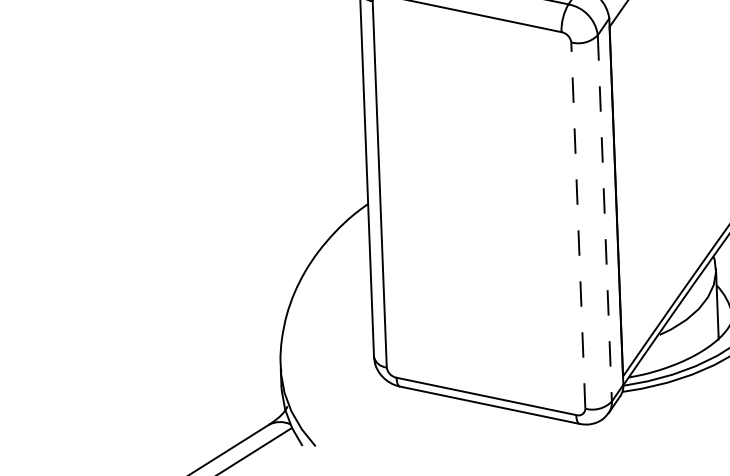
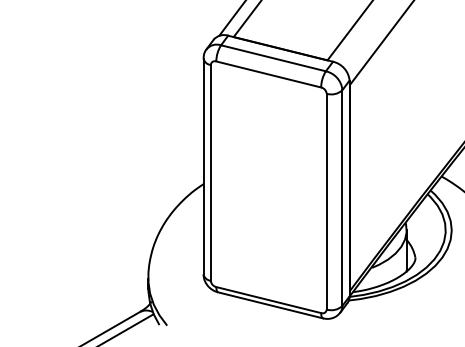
line: (604, 219) -> (342, 198), dashed -> solid
line: (577, 225) -> (326, 201), dashed -> solid

